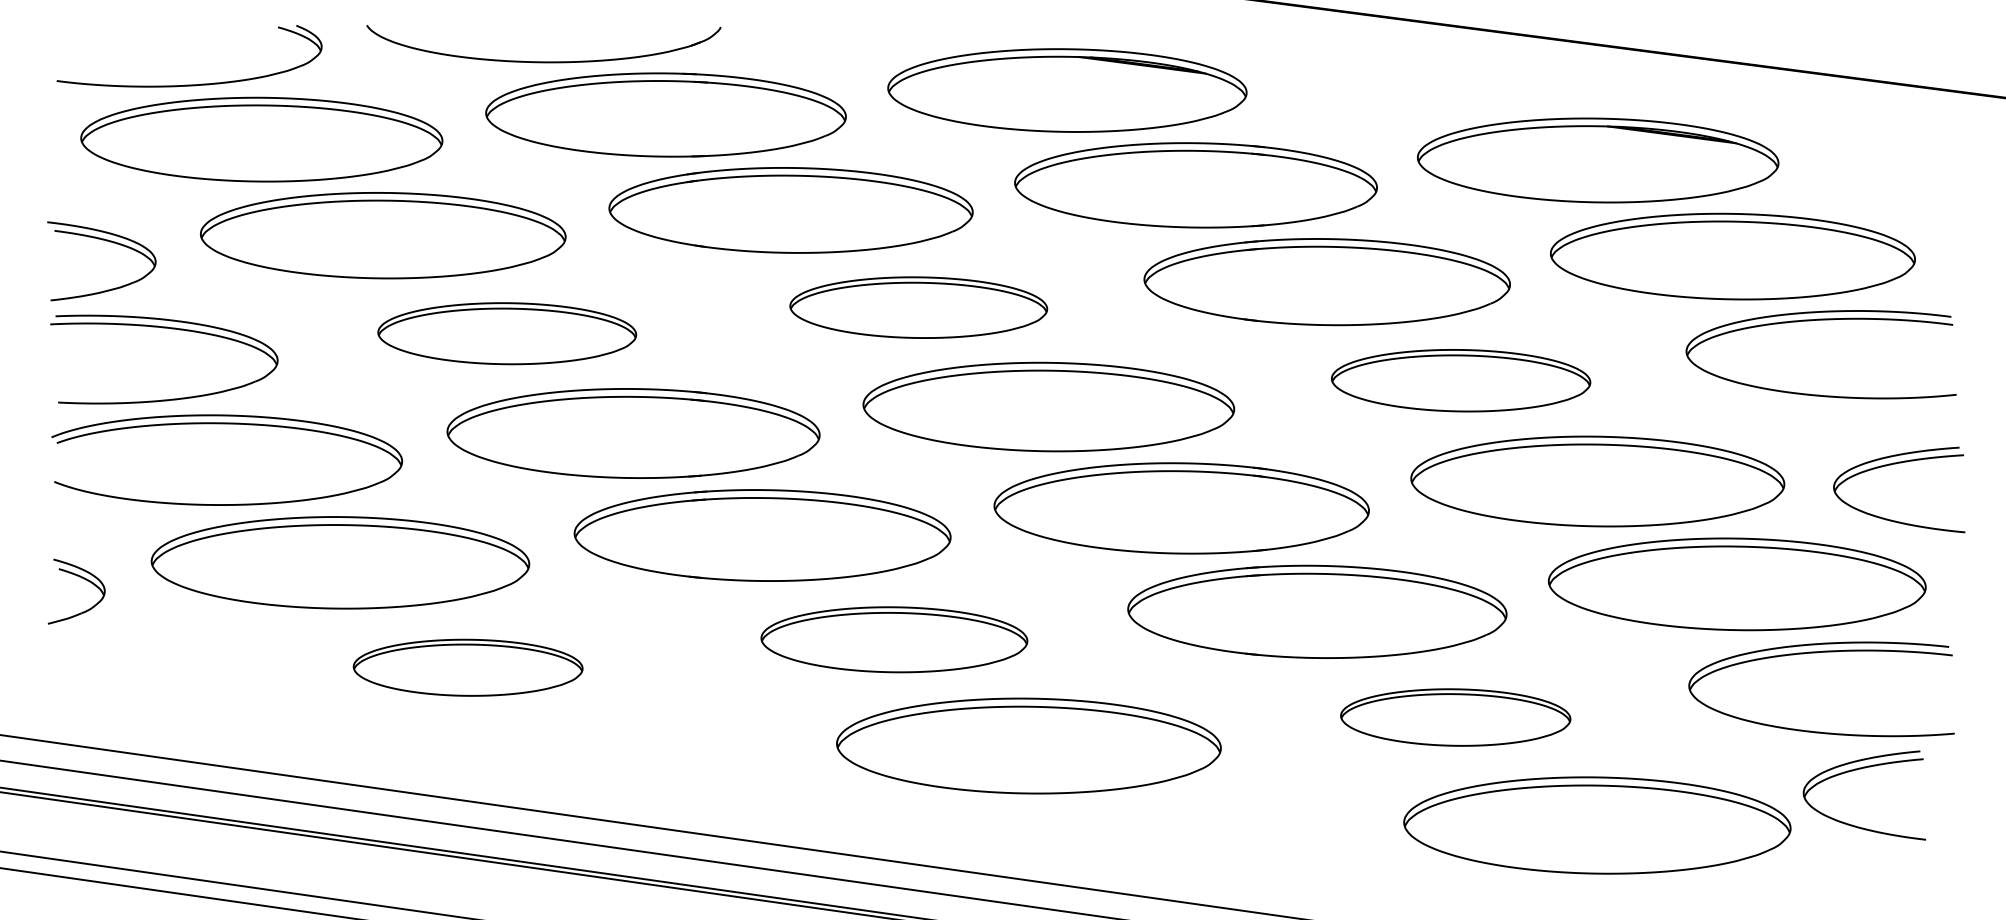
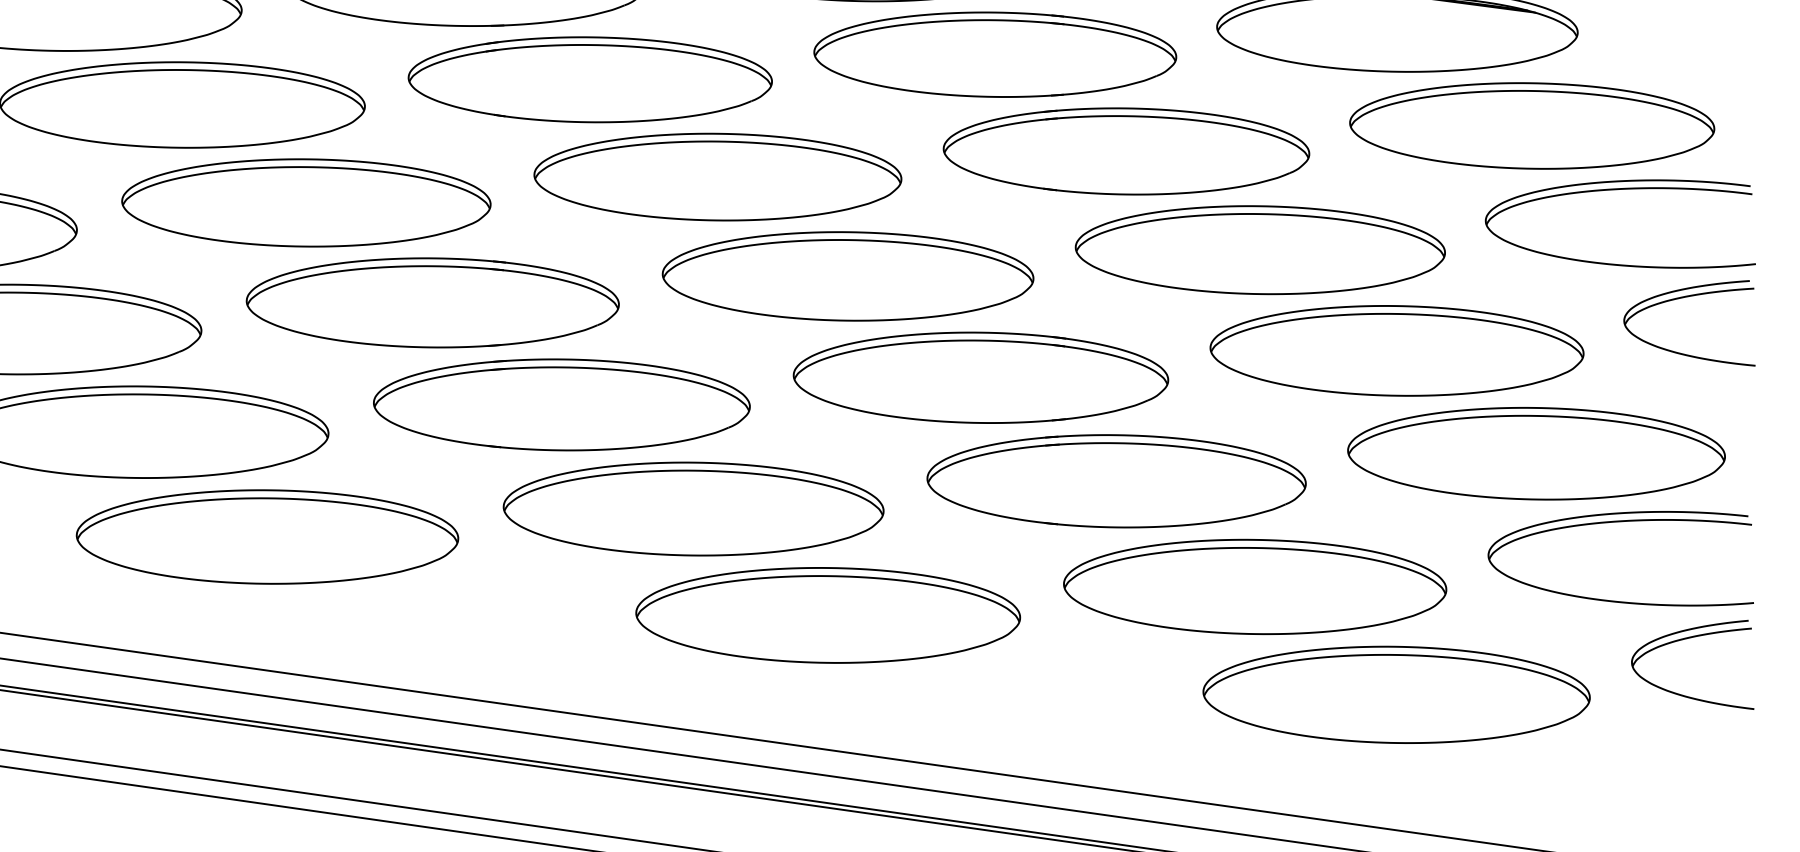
part: (918, 307) -> (717, 176), size x1.43
part: (507, 333) -> (306, 202), size x1.43
part: (1460, 380) -> (1259, 249), size x1.43
part: (1896, 464) -> (1686, 297), moved
part: (894, 639) -> (693, 508), size x1.43
part: (467, 667) -> (266, 536), size x1.67
part: (1455, 717) -> (1254, 586), size x1.67
part: (1861, 769) -> (1689, 638), moved

